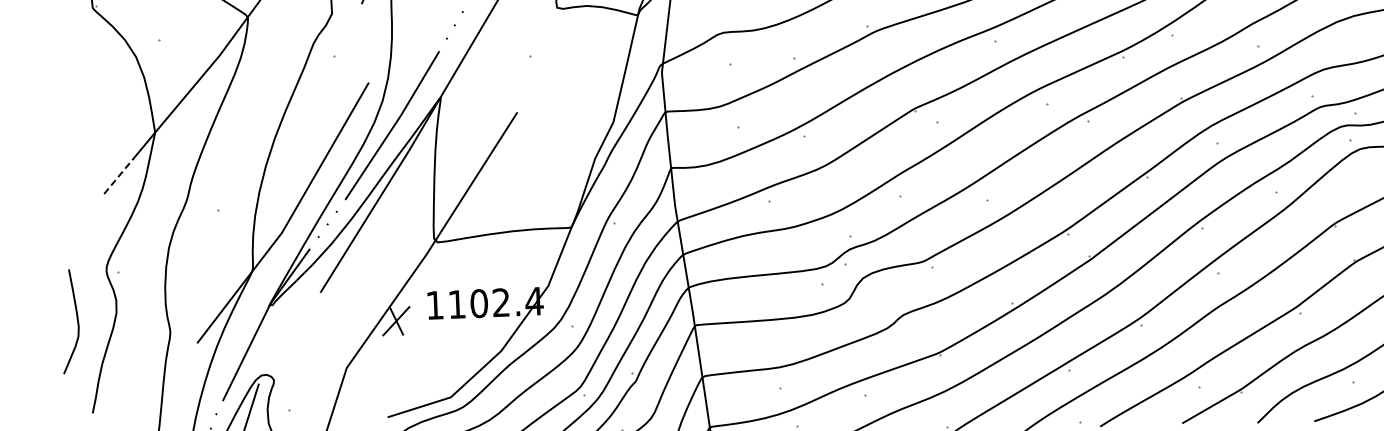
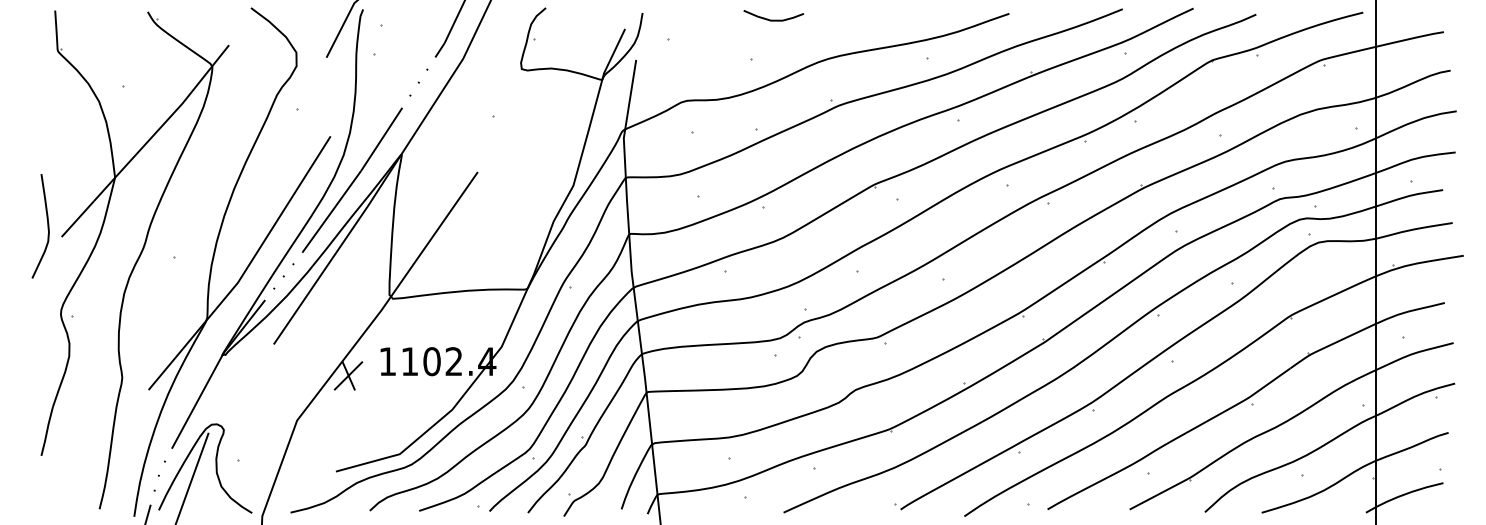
line: (120, 174) -> (78, 218), dashed -> solid
curve: (77, 321) -> (47, 226), moved

